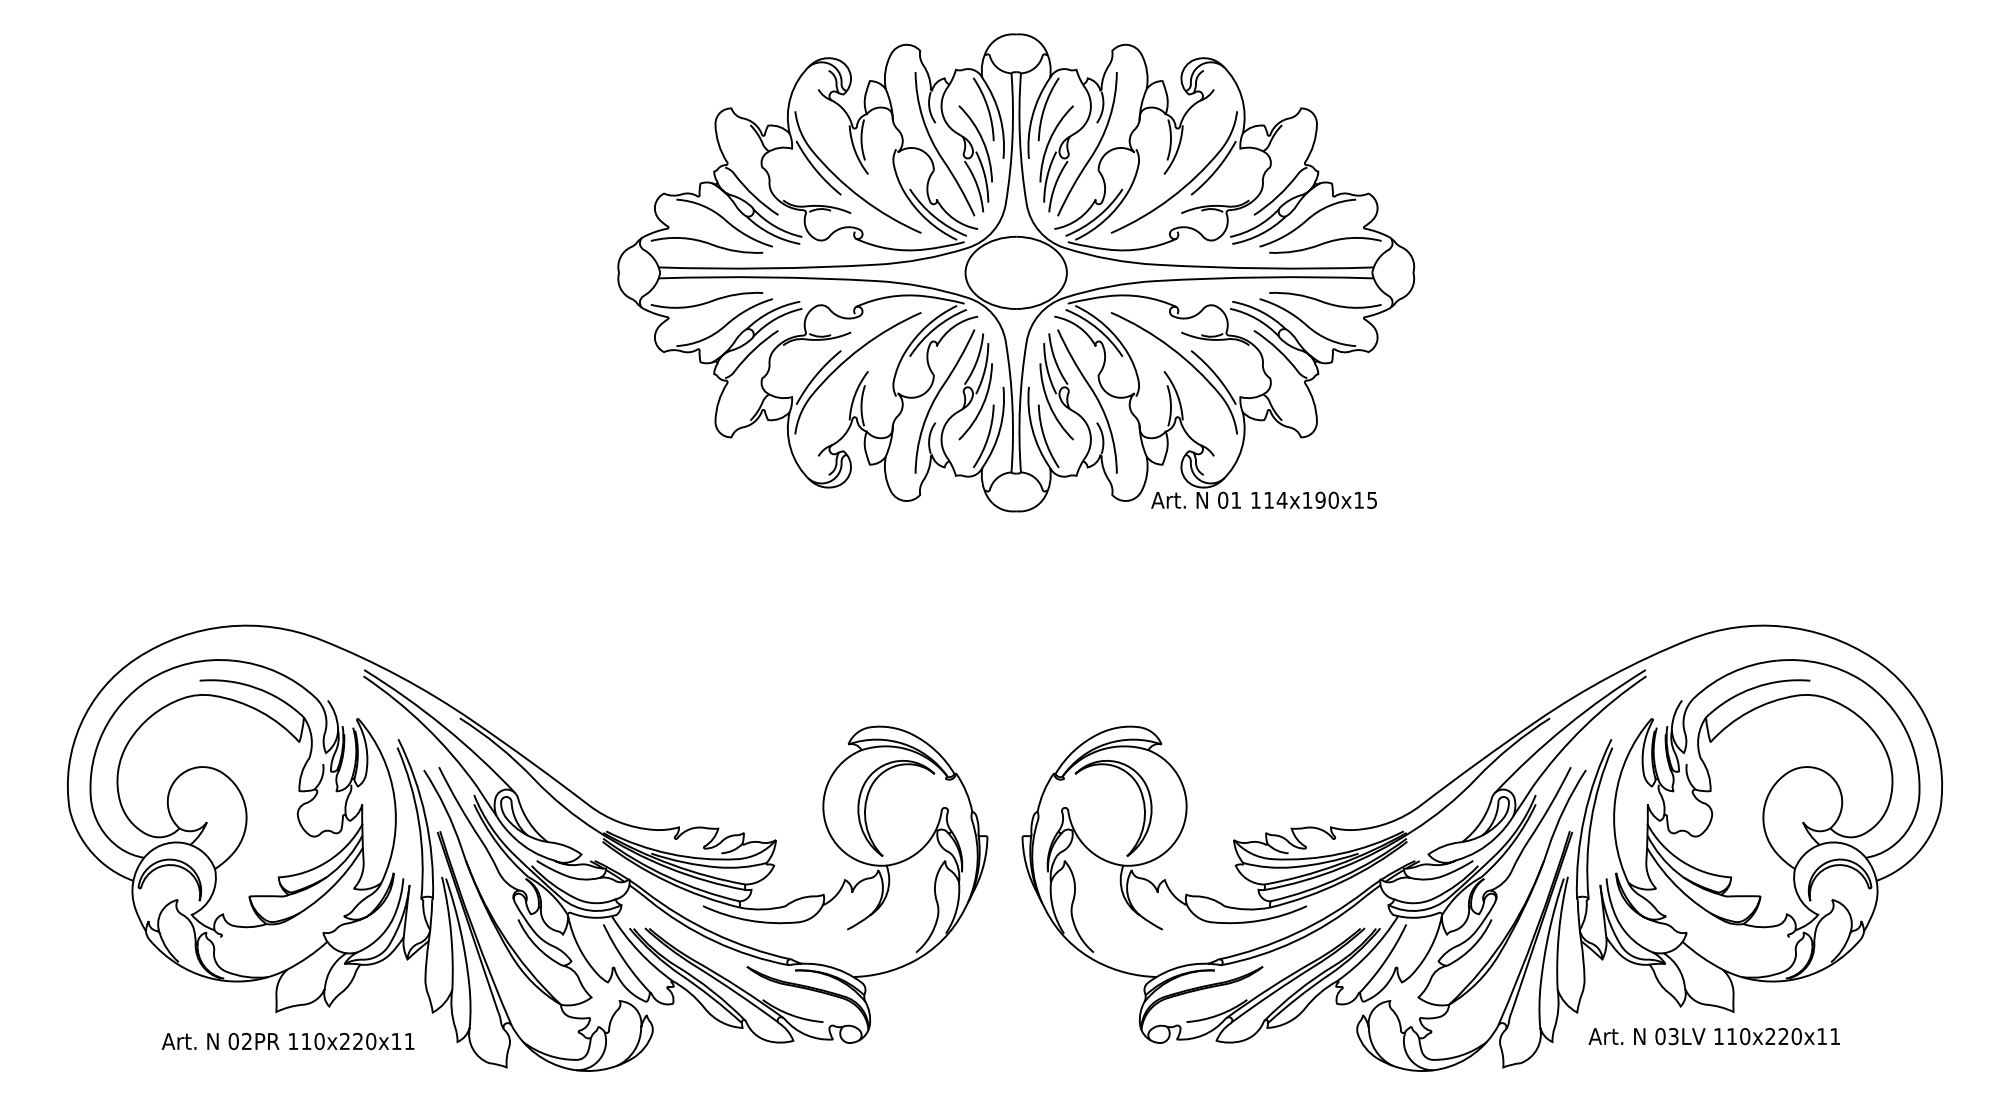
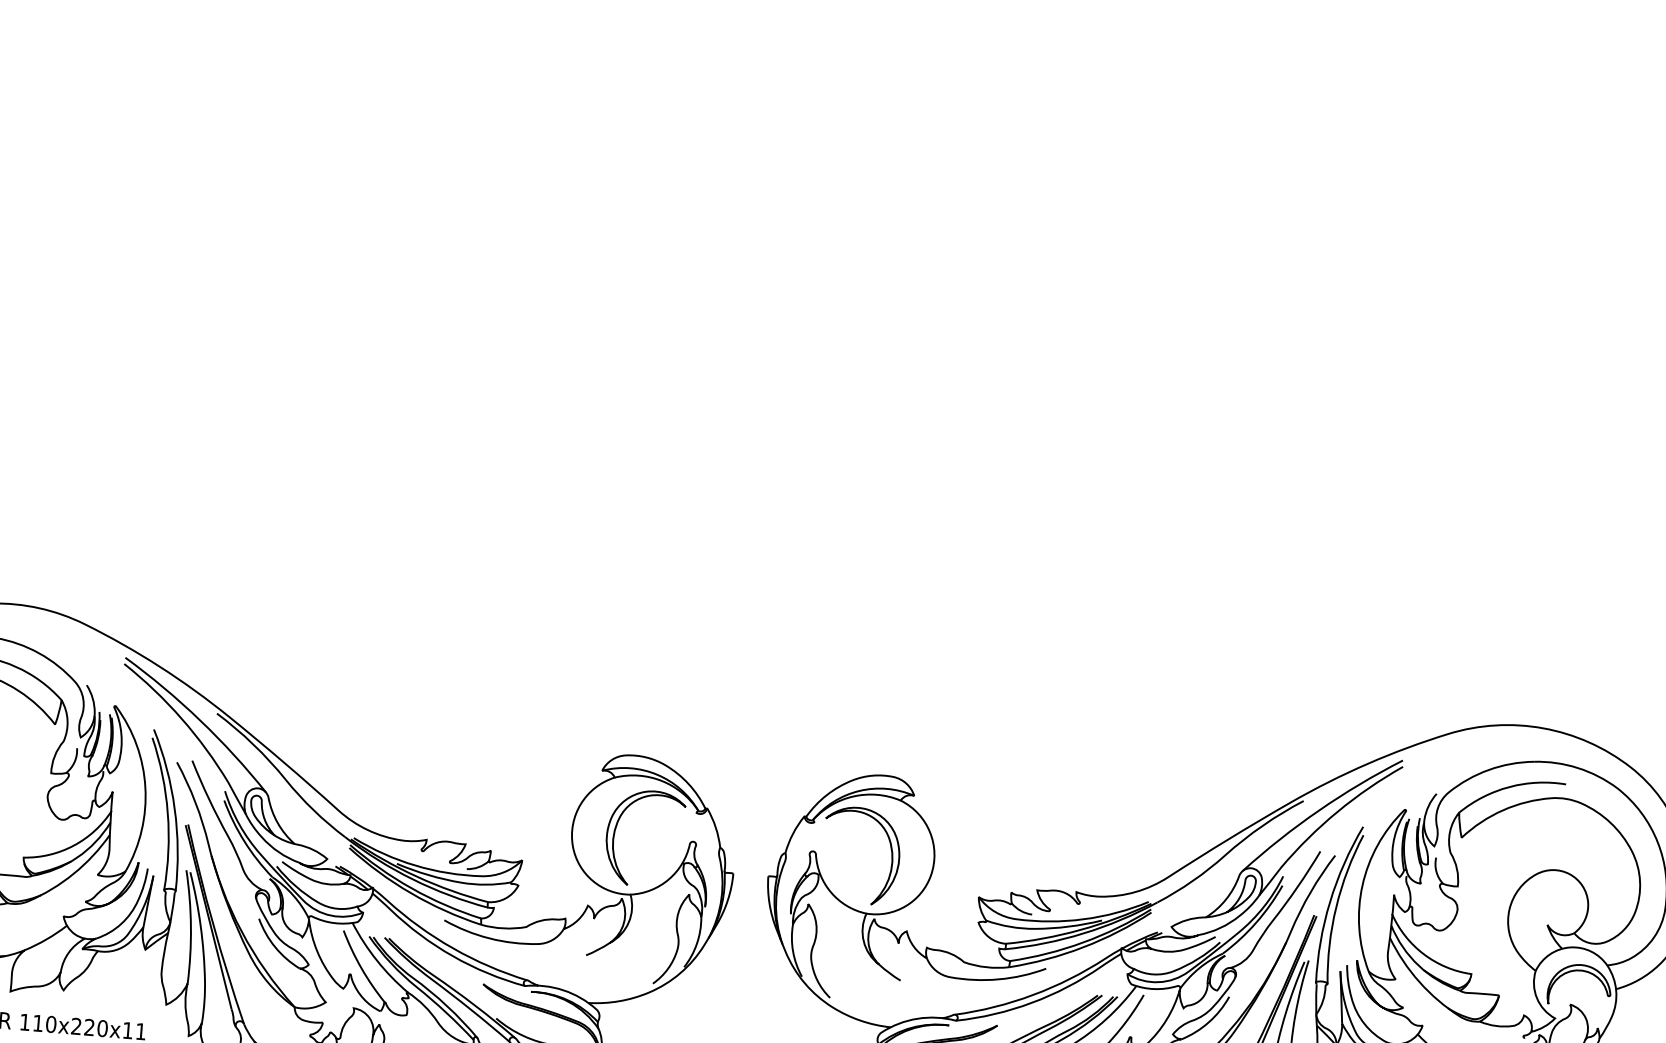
part: (1016, 272) -> (807, 313), removed

